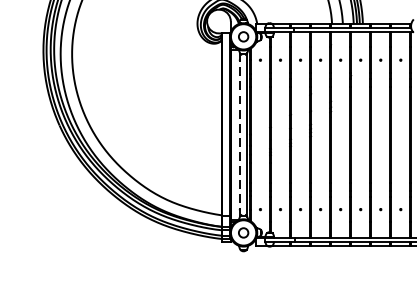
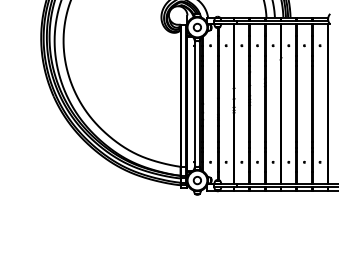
line: (239, 135) -> (194, 104), dashed -> solid

